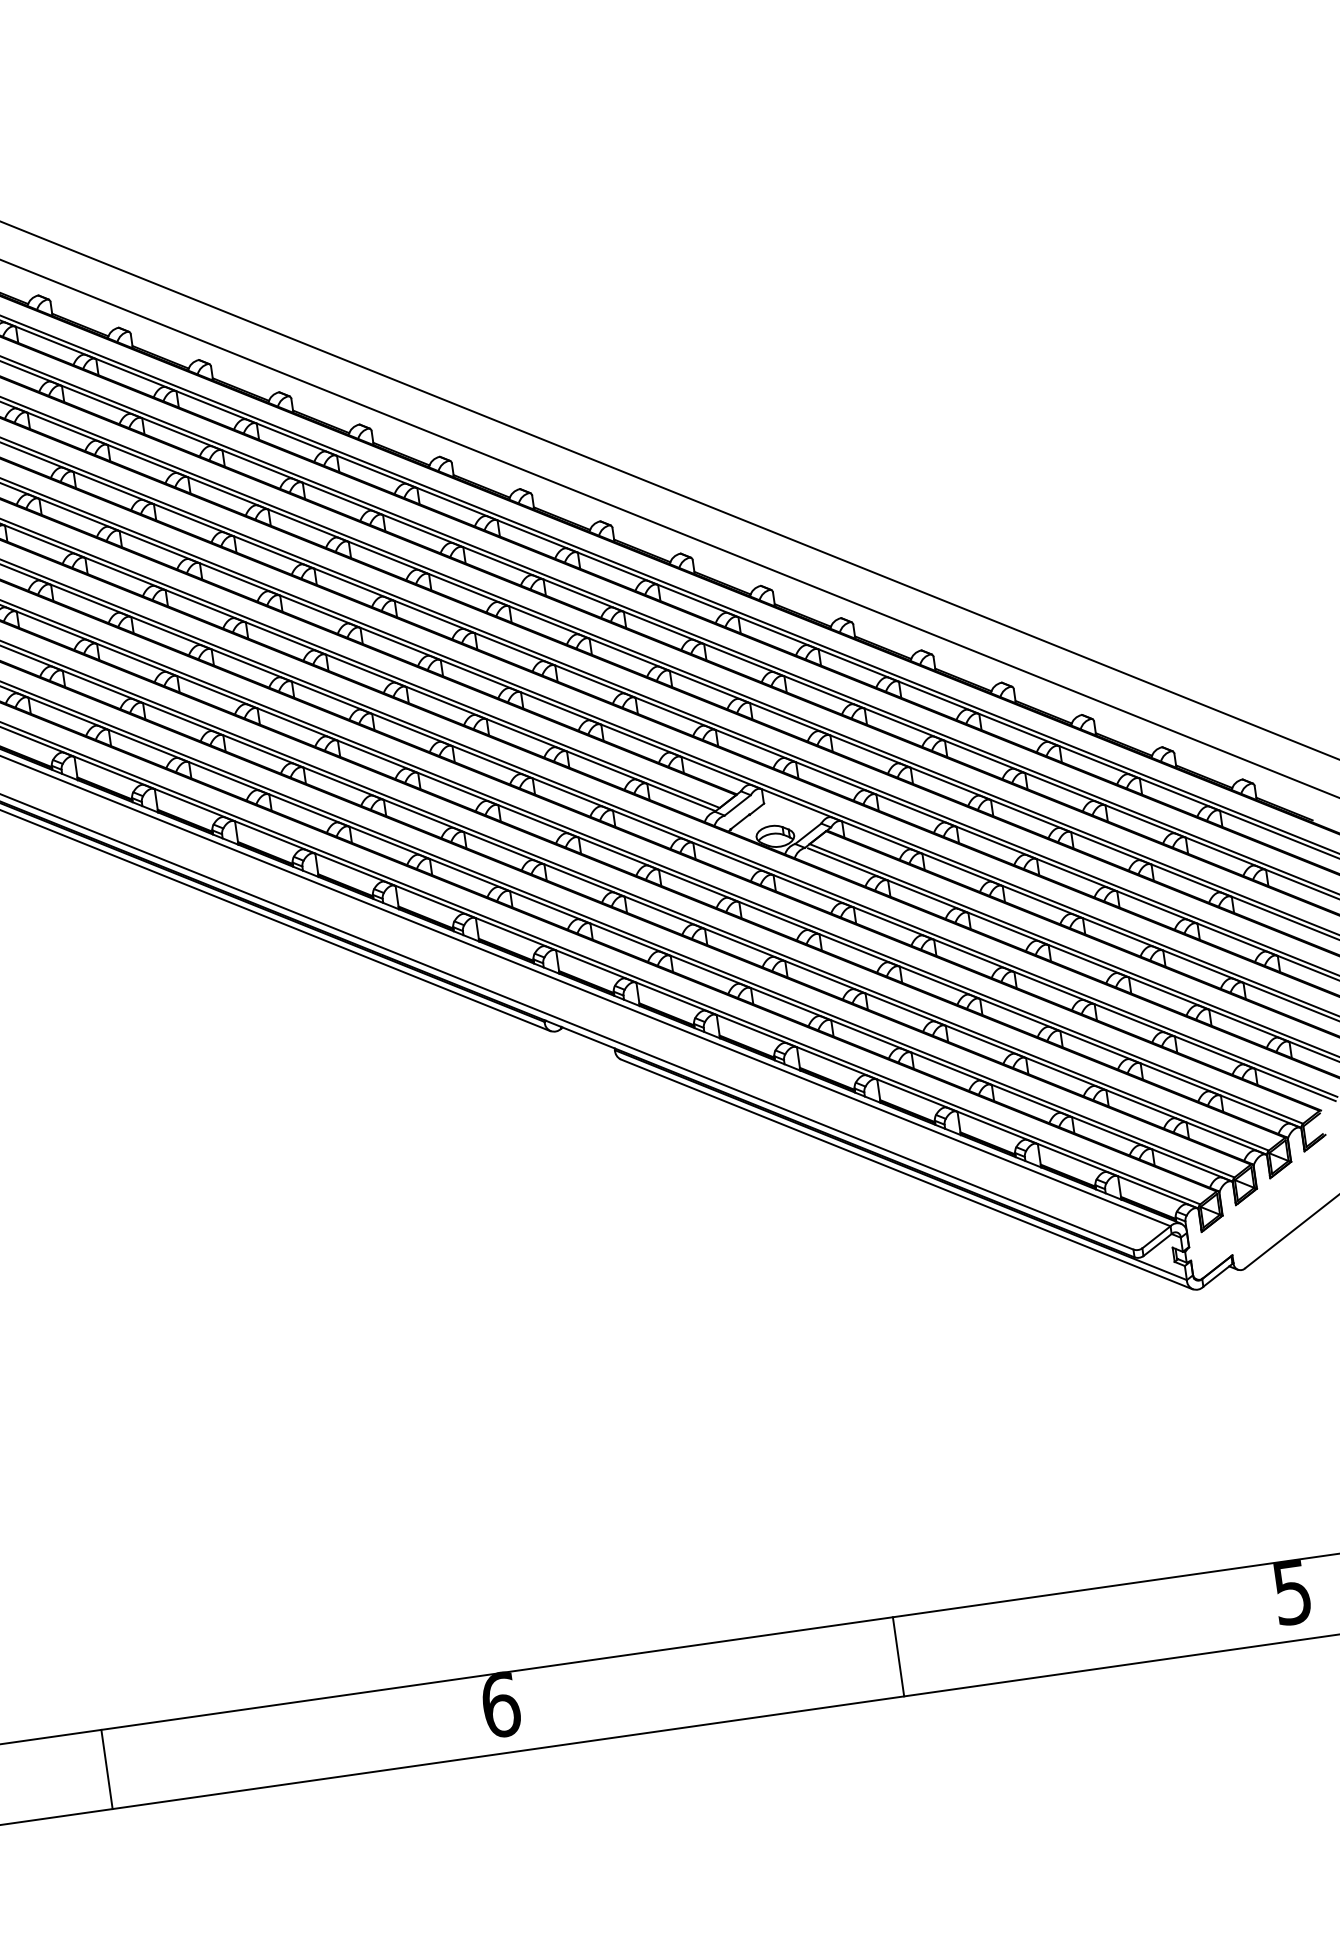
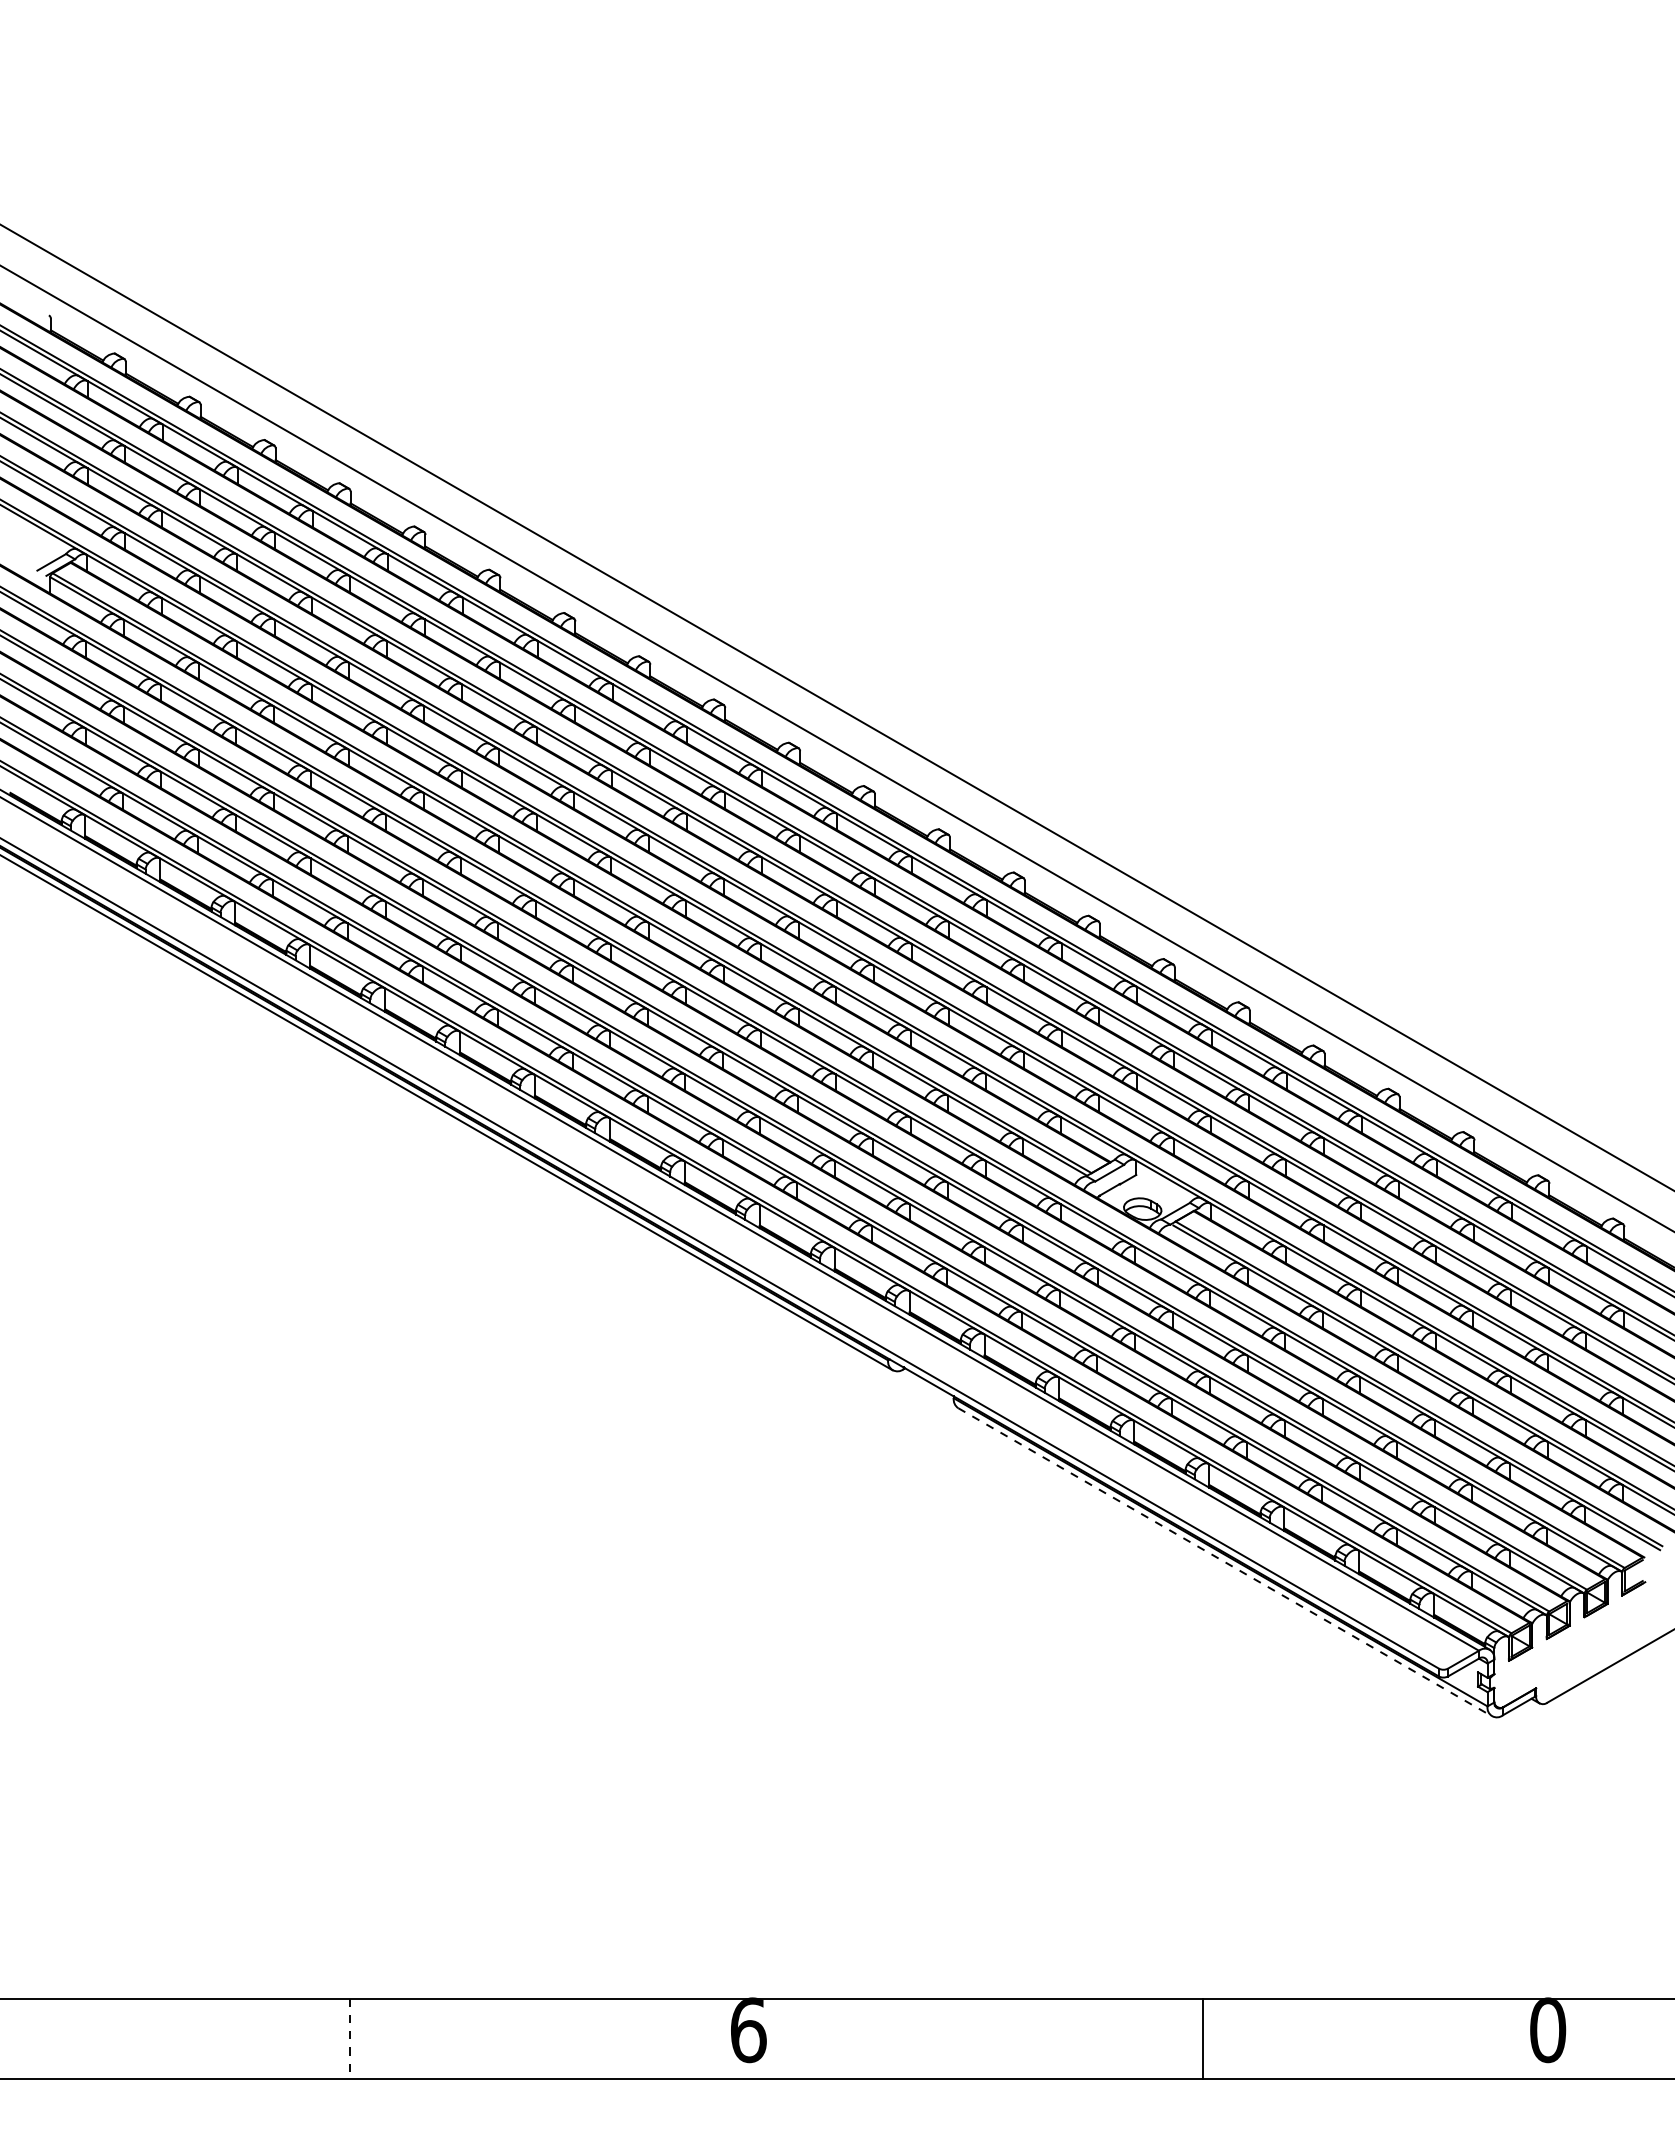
line: (907, 1174) -> (1225, 1562), solid -> dashed
text: (1292, 1592) -> (1548, 2030), 5 -> 0
line: (898, 1656) -> (1203, 2038), moved
line: (106, 1769) -> (349, 2038), solid -> dashed

